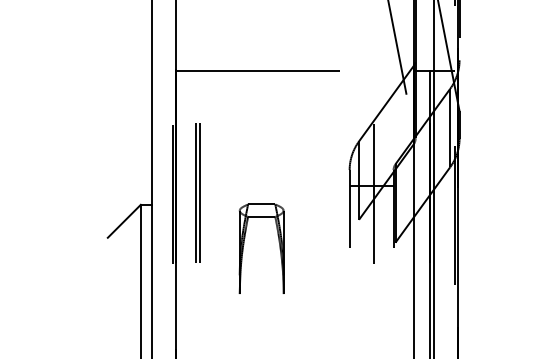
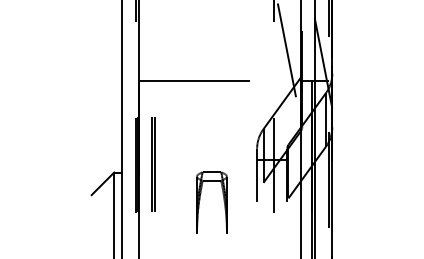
part: (244, 245) -> (200, 200), moved

